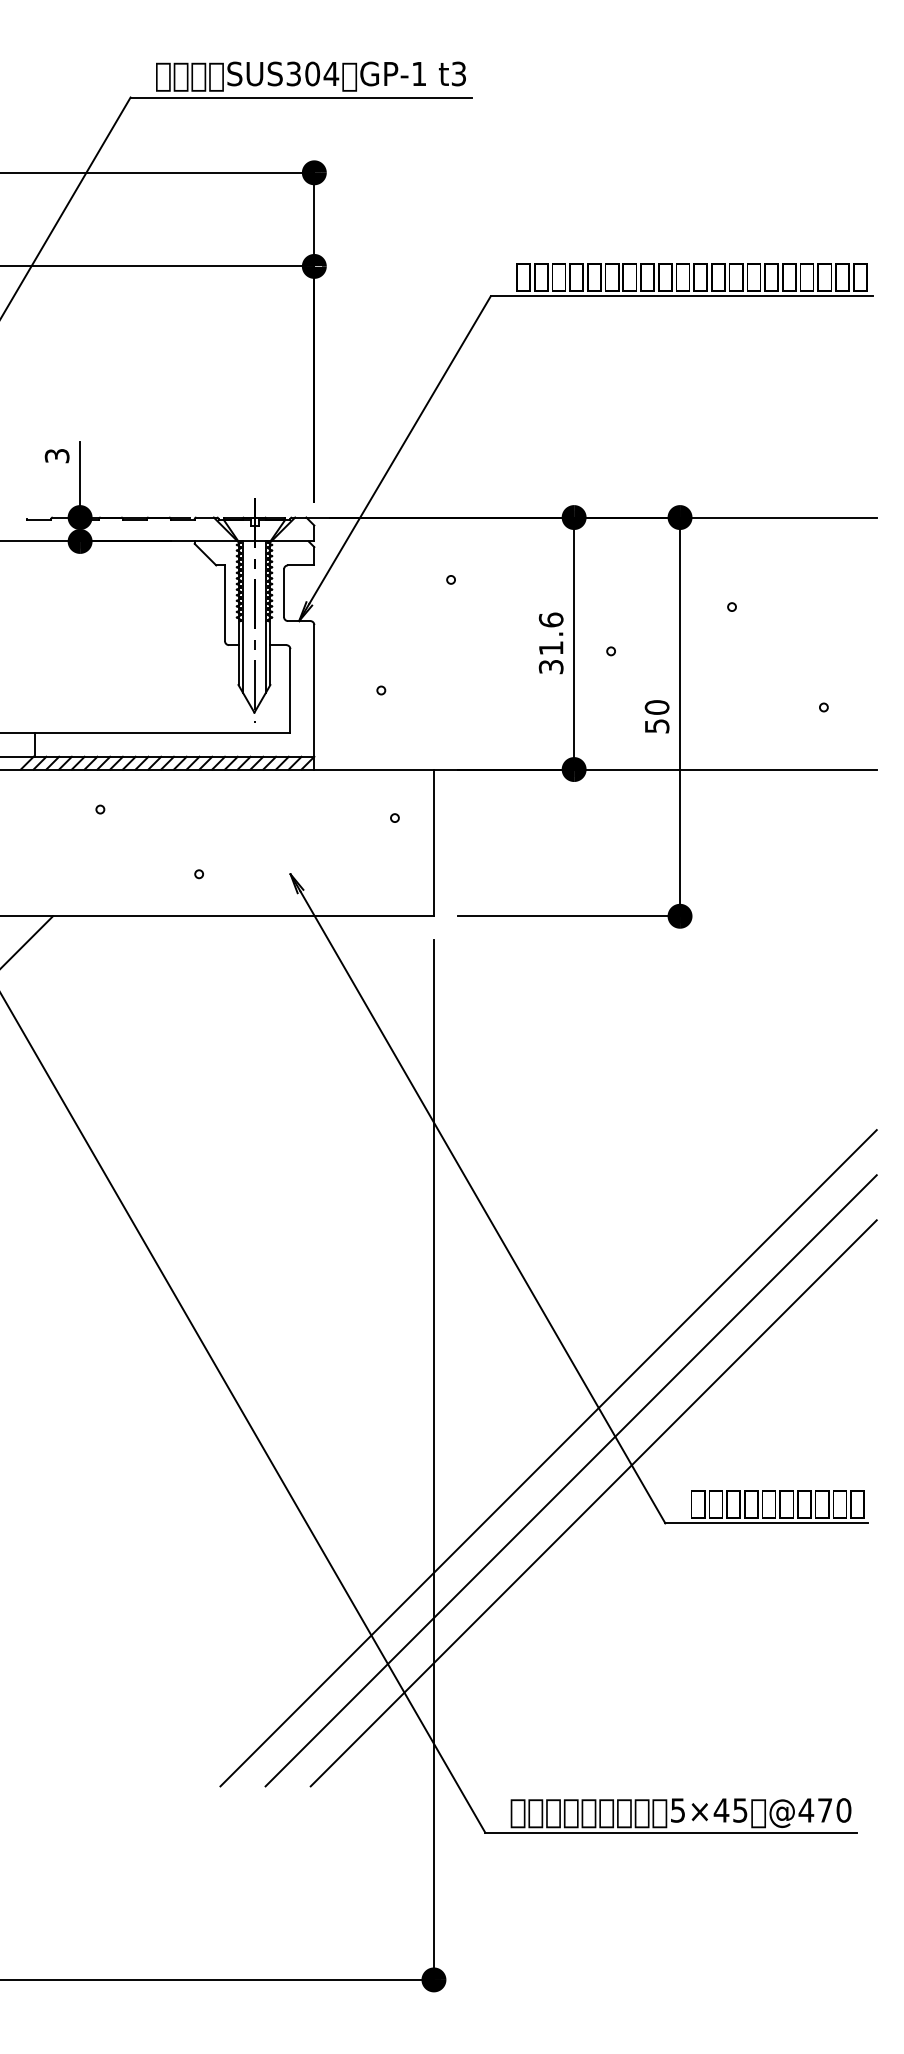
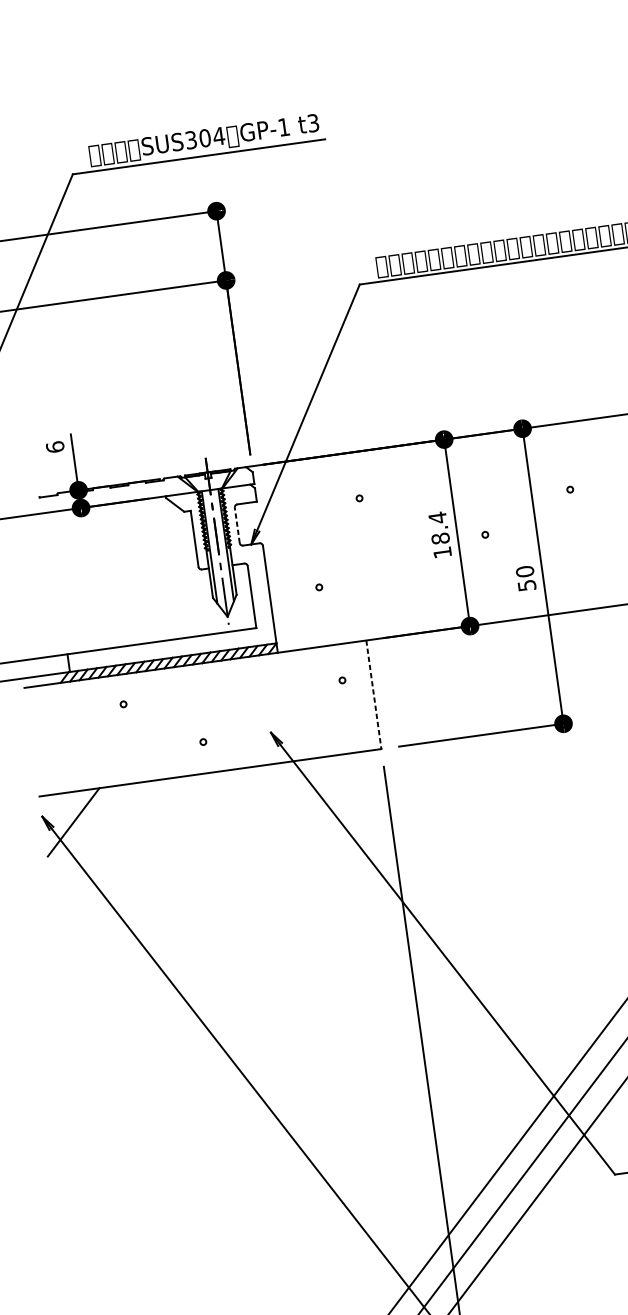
text: (56, 455) -> (54, 446), 3 -> 6
line: (284, 593) -> (237, 525), solid -> dashed
text: (550, 643) -> (439, 535), 31.6 -> 18.4
line: (433, 843) -> (373, 695), solid -> dashed

